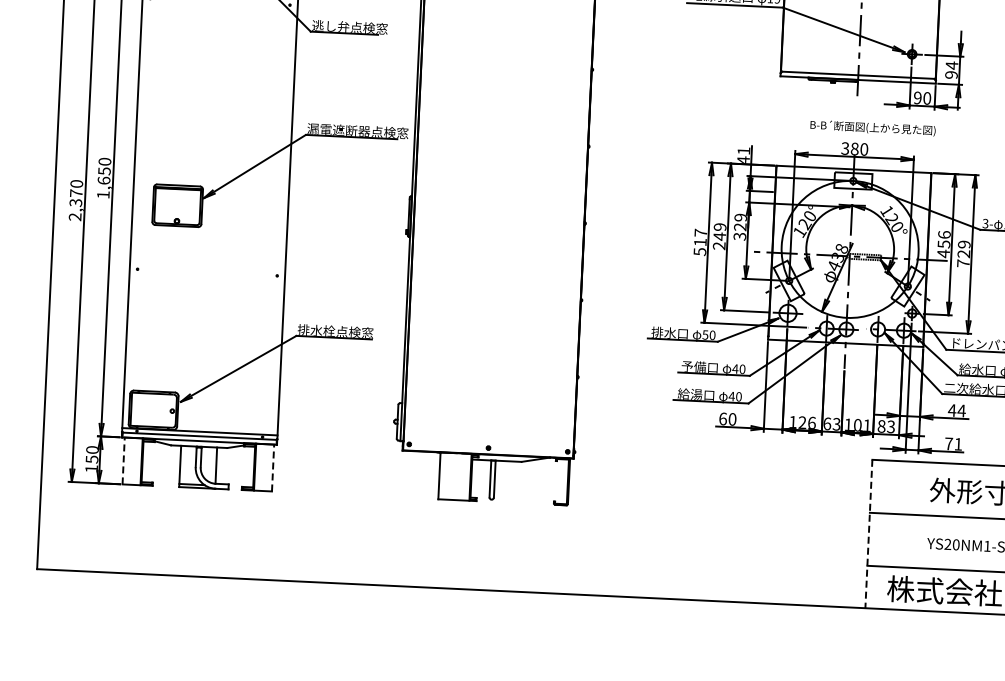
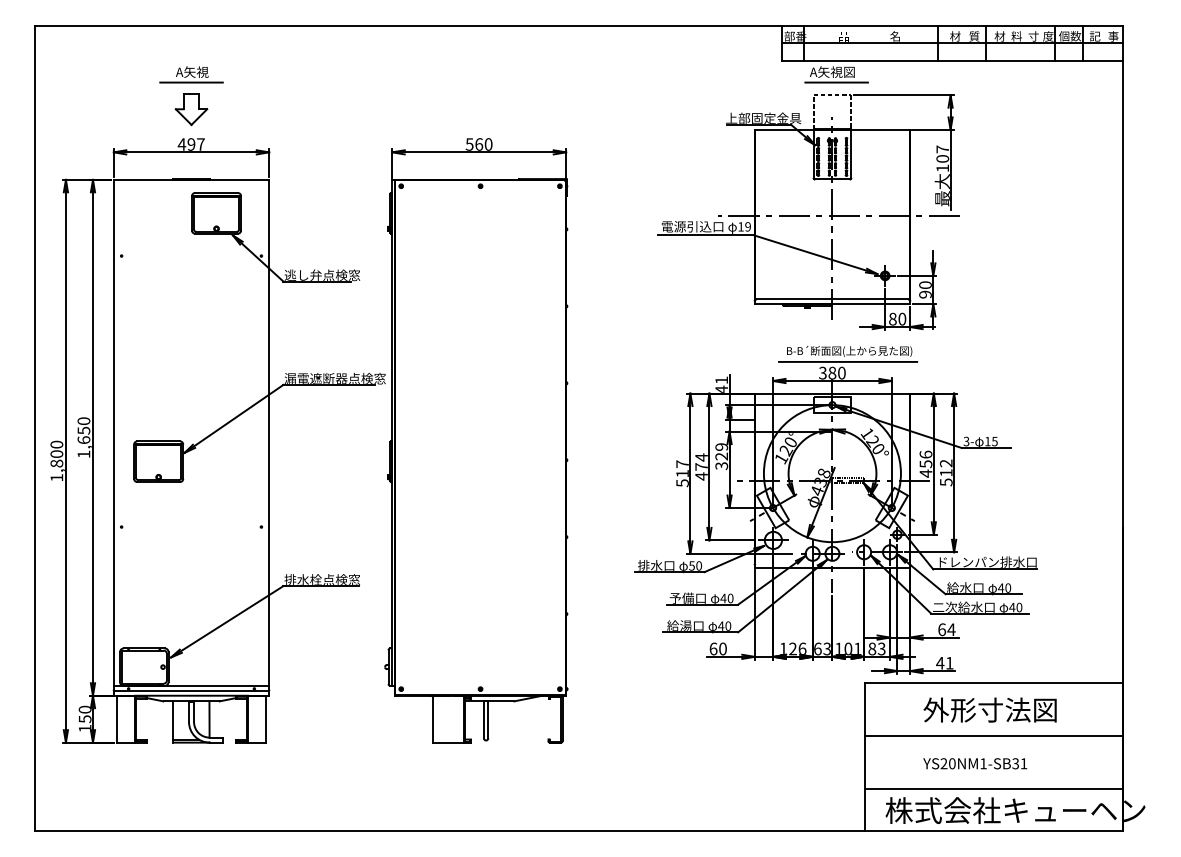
text: (951, 65) -> (925, 285), 94 -> 90
text: (917, 98) -> (892, 319), 90 -> 80
line: (871, 138) -> (848, 361), added
text: (75, 204) -> (56, 465), 2,370 -> 1,800
text: (719, 236) -> (701, 466), 249 -> 474
text: (963, 253) -> (945, 472), 729 -> 512
text: (951, 410) -> (941, 629), 44 -> 64
text: (949, 444) -> (940, 663), 71 -> 41
line: (123, 460) -> (116, 718), dashed -> solid
line: (273, 467) -> (266, 718), dashed -> solid
line: (868, 534) -> (864, 757), dashed -> solid

